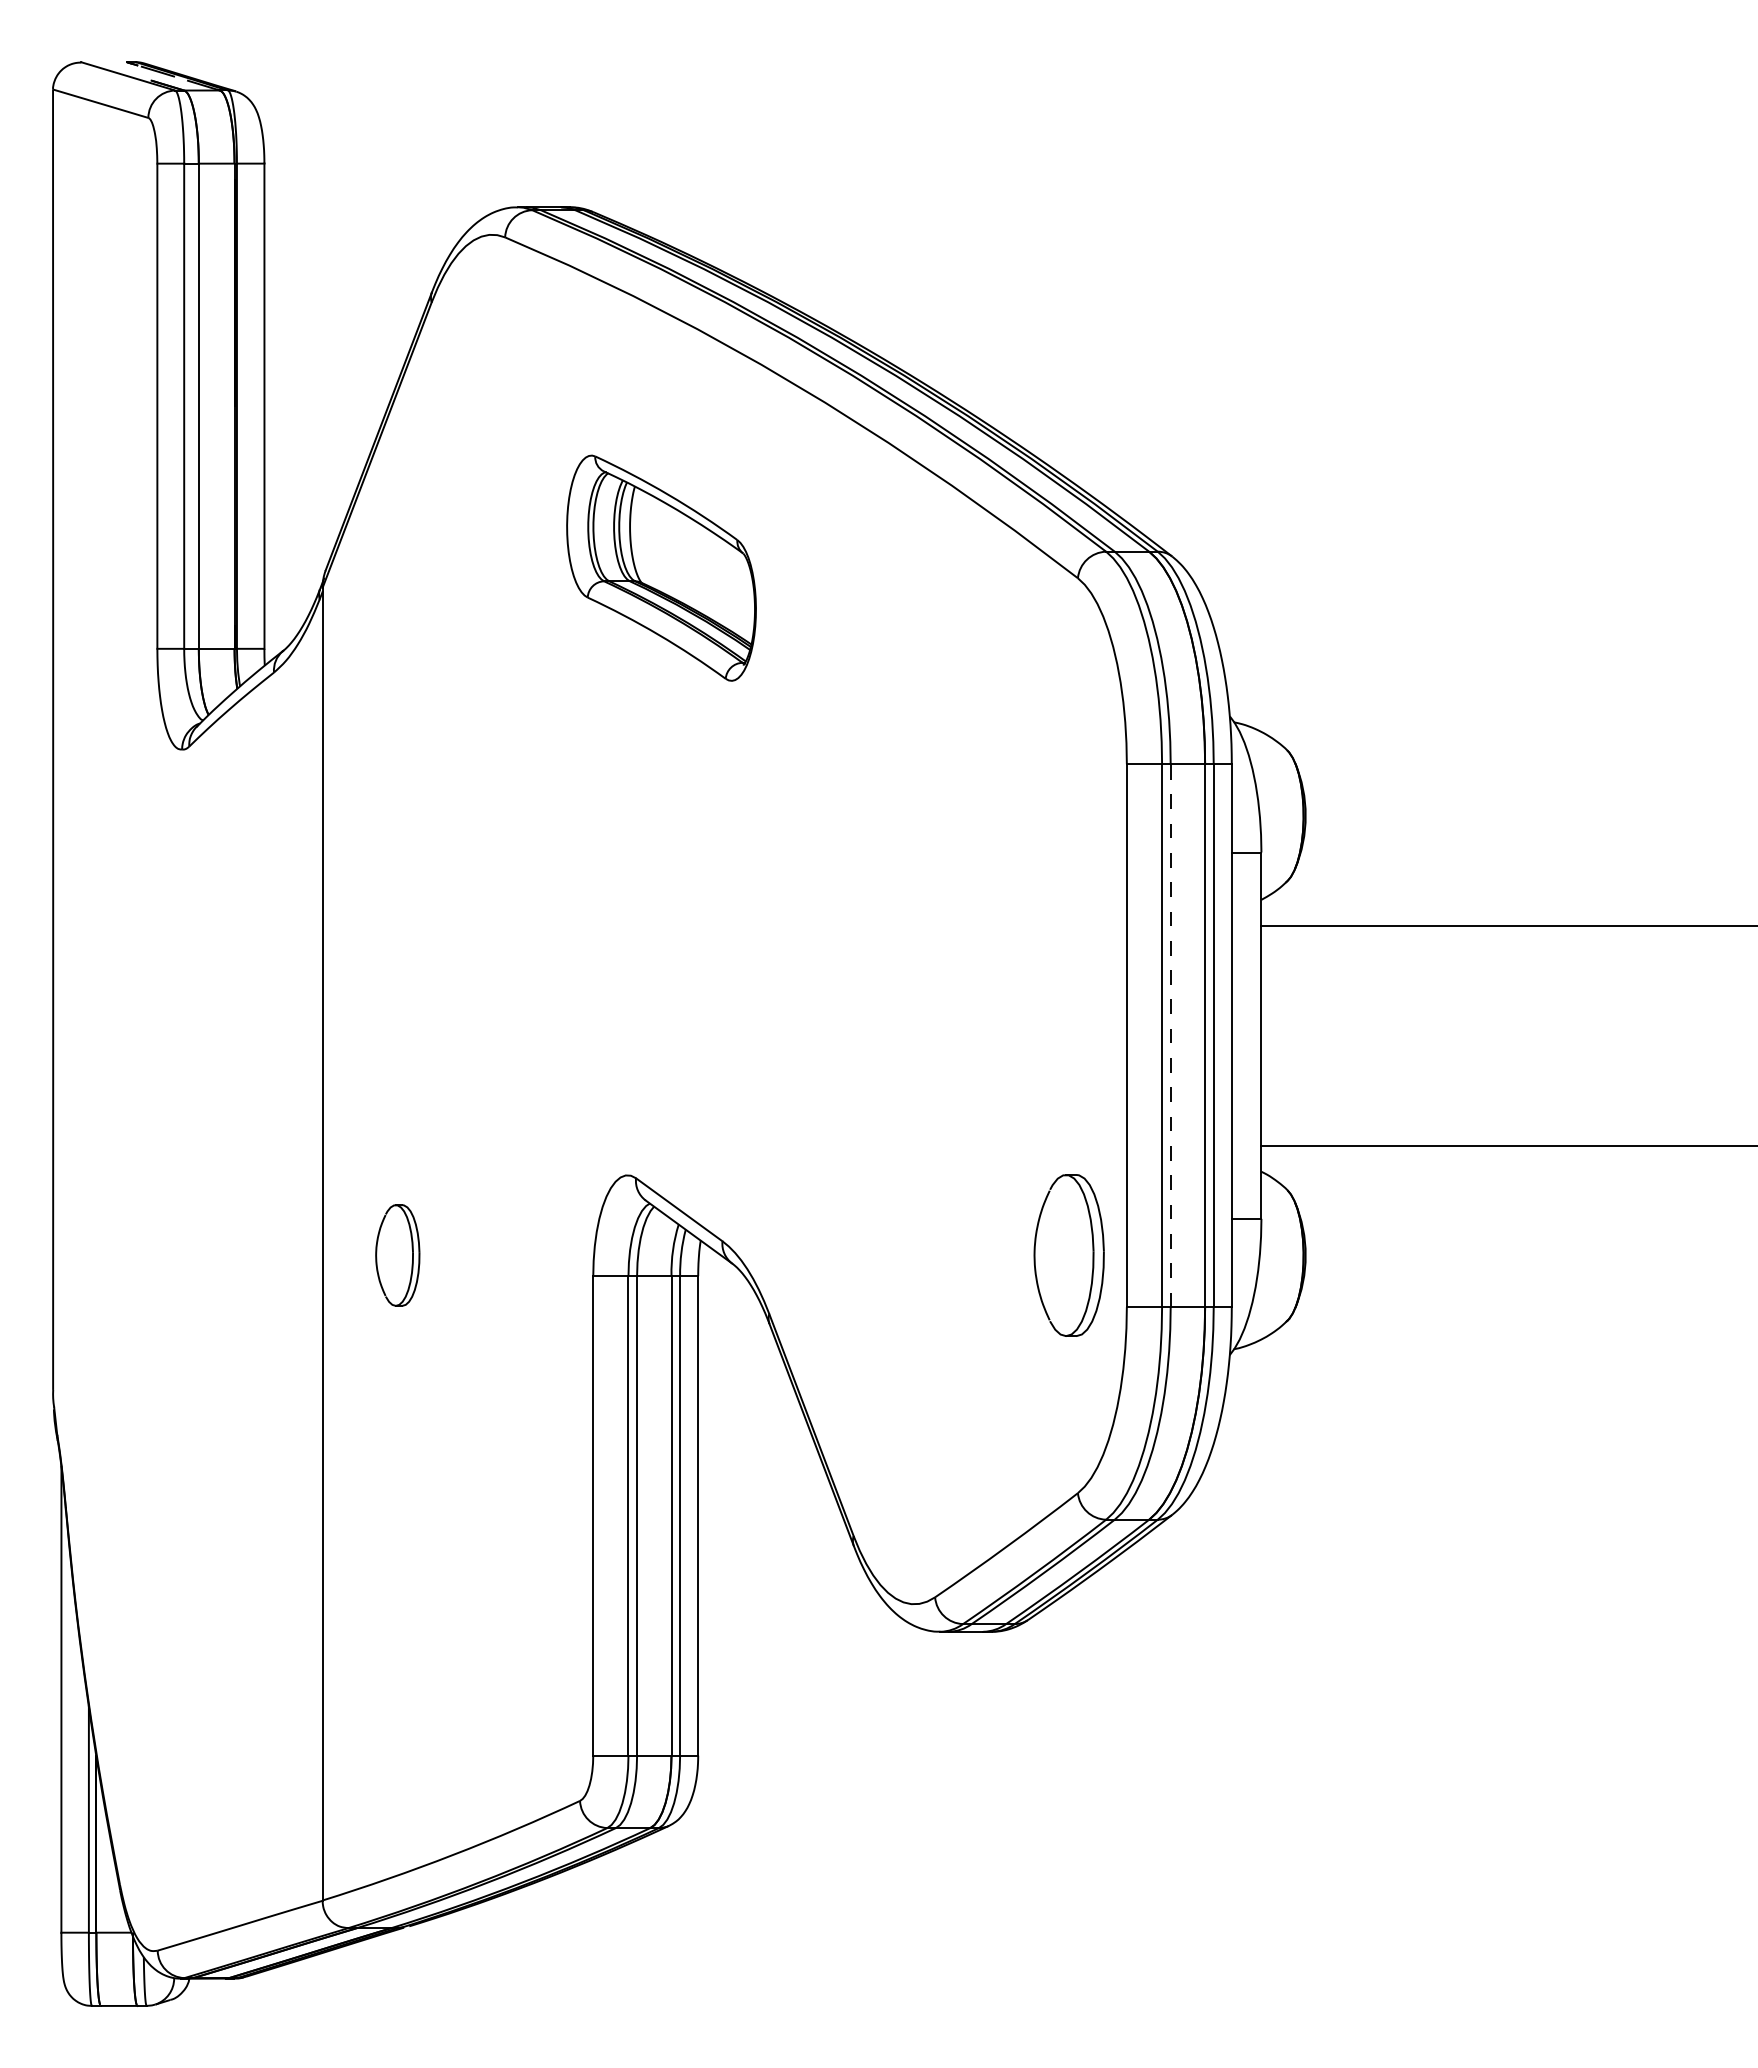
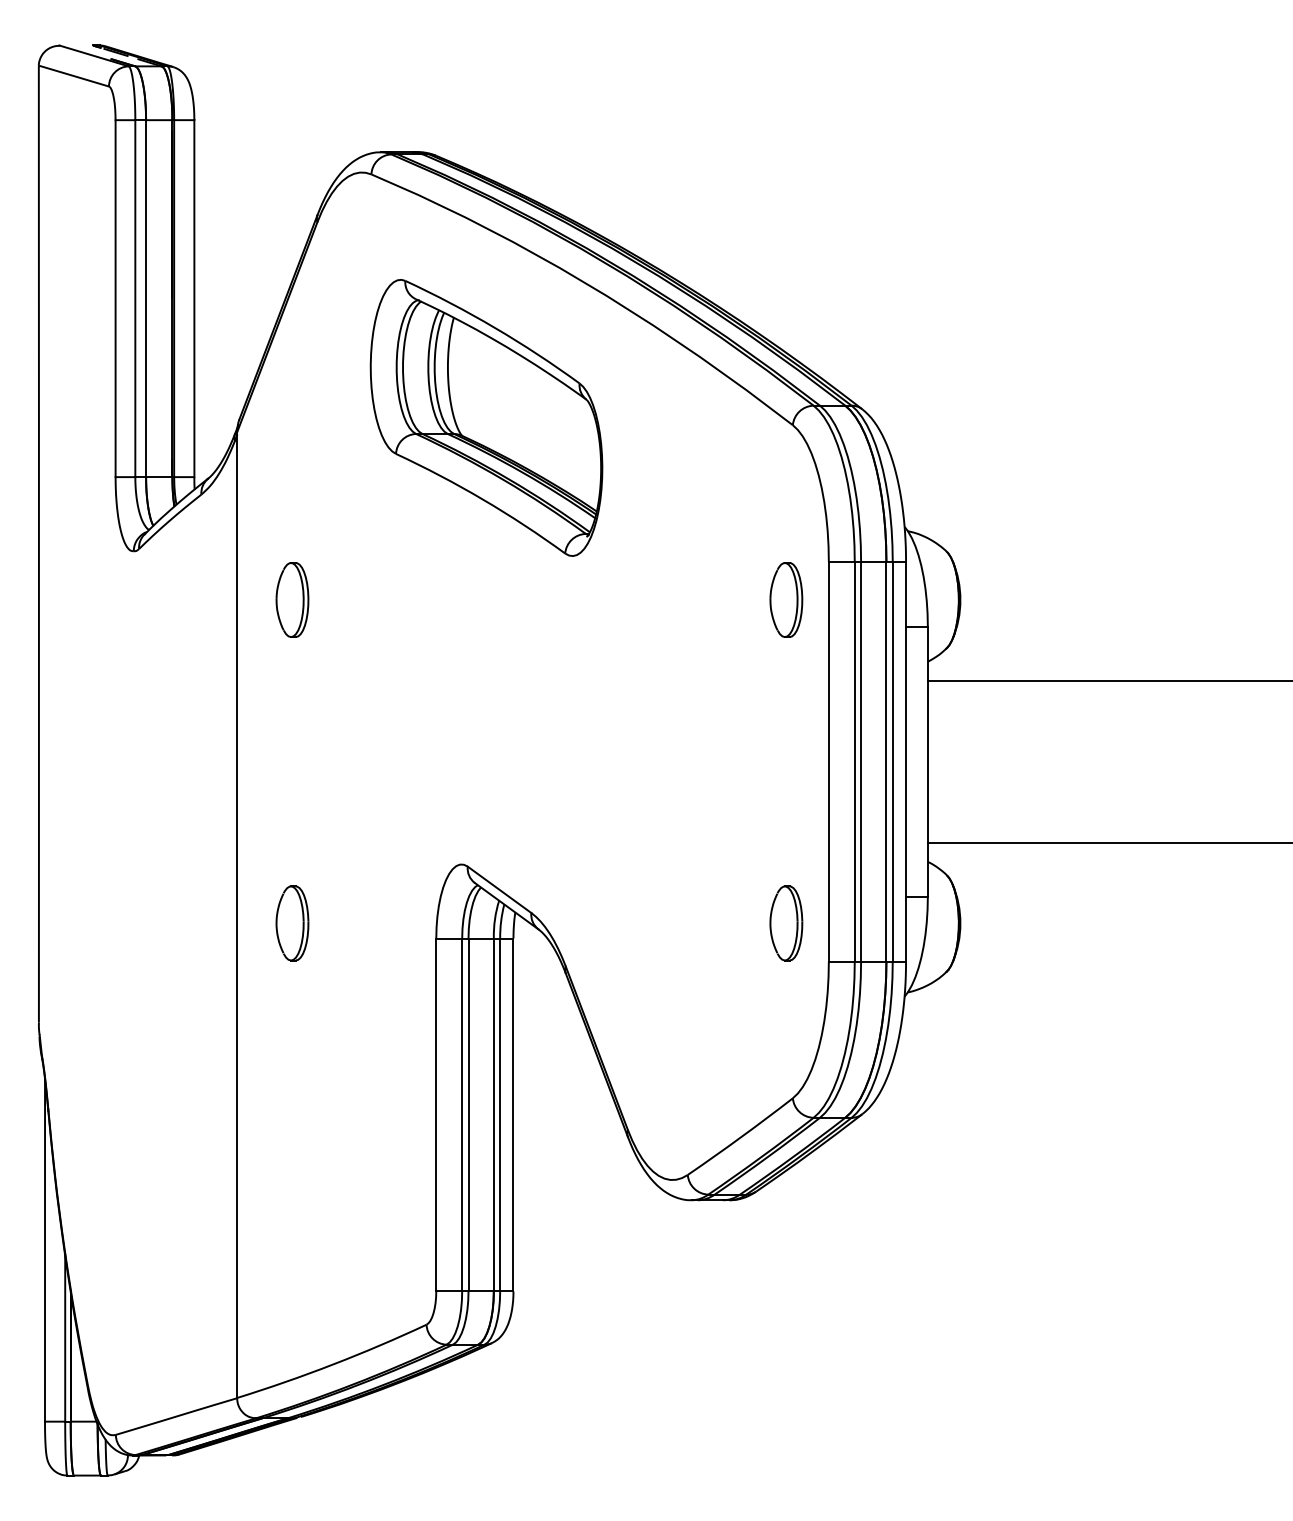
part: (661, 567) -> (486, 417), size x1.67
part: (397, 815) -> (292, 599), added
part: (1068, 815) -> (785, 599), added
line: (1170, 1035) -> (860, 761), dashed -> solid
part: (1068, 1255) -> (785, 923), size x0.62

